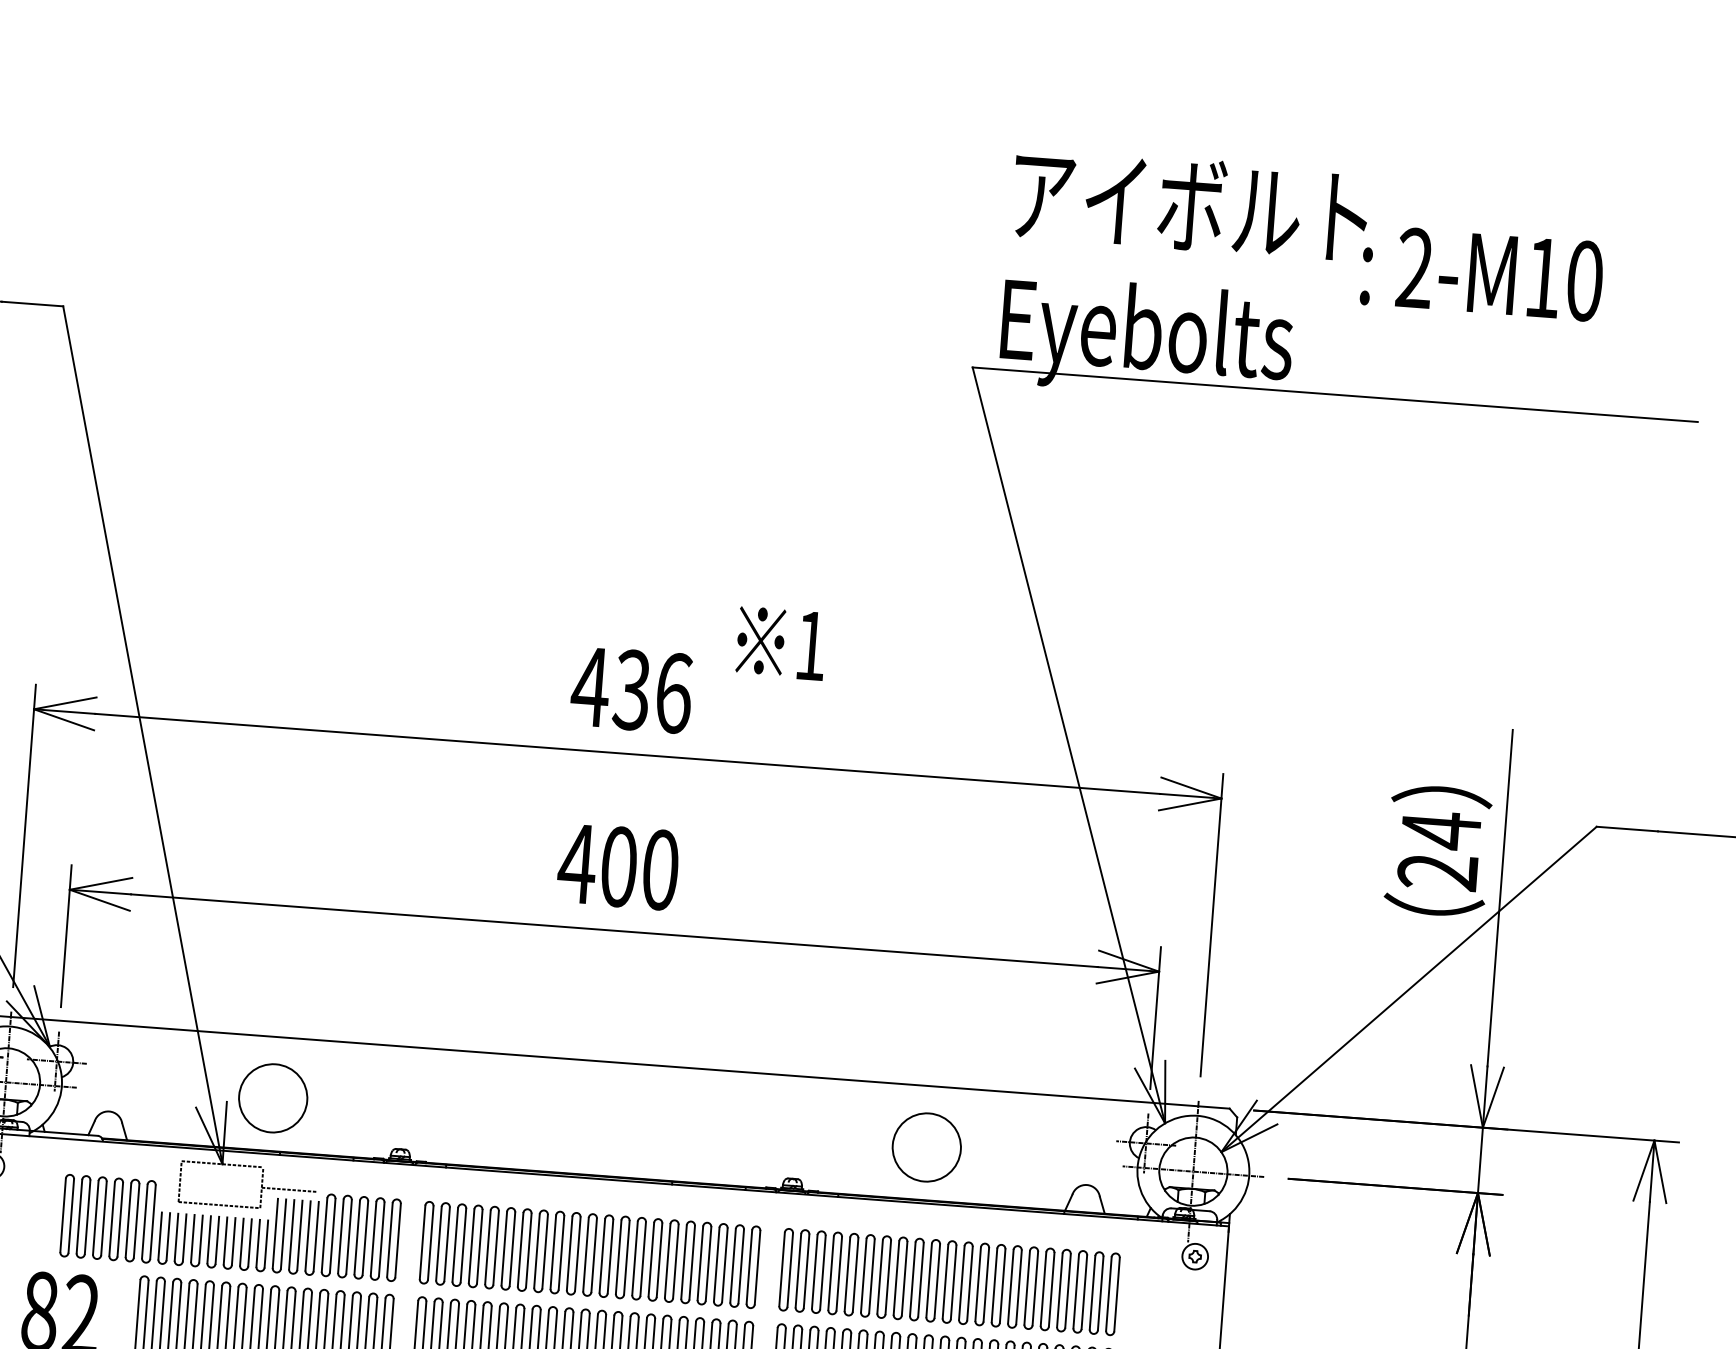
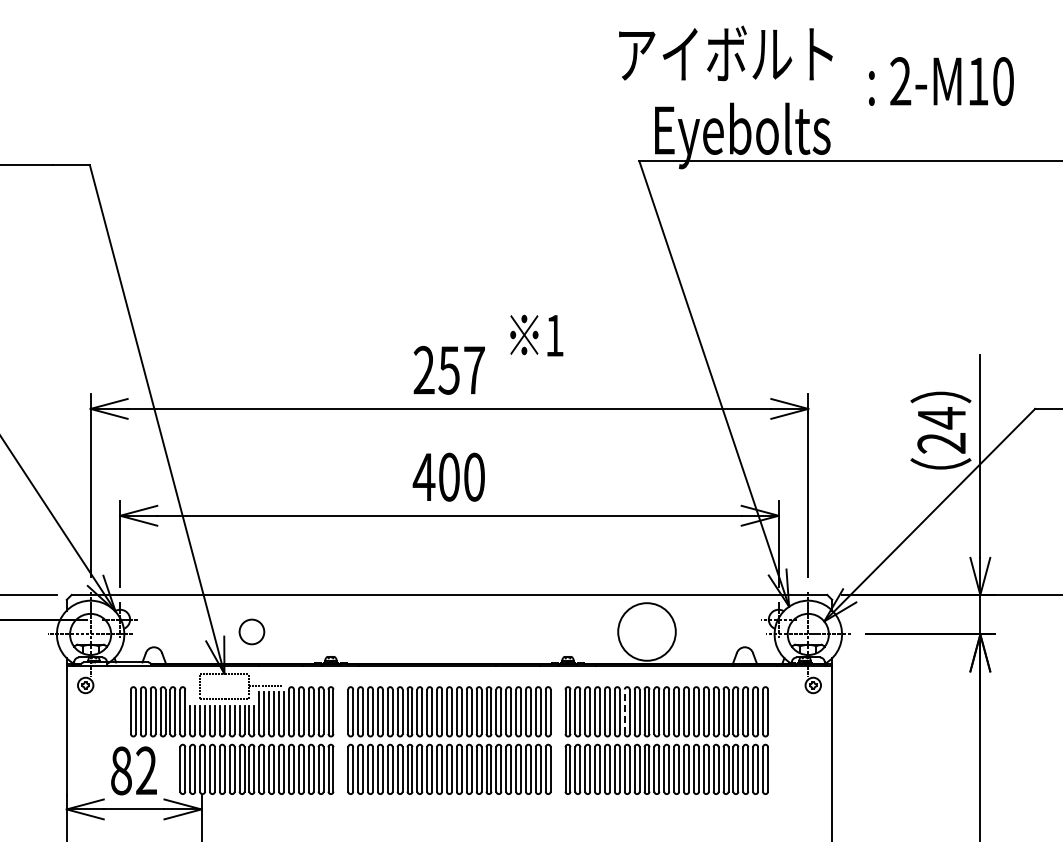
text: (1189, 204) -> (725, 53), moved
text: (631, 688) -> (448, 369), 436 -> 257
circle: (272, 1097) -> (251, 631), size x0.6
circle: (926, 1146) -> (646, 631), size x1.4
line: (879, 1276) -> (624, 711), solid -> dashed

